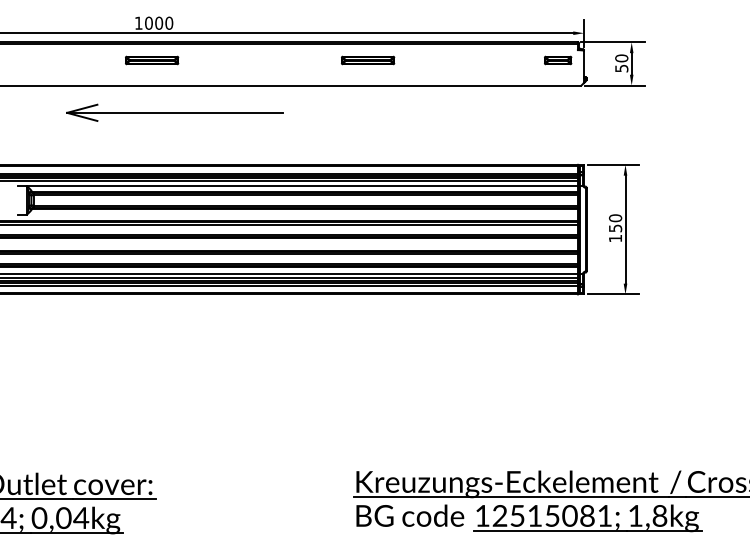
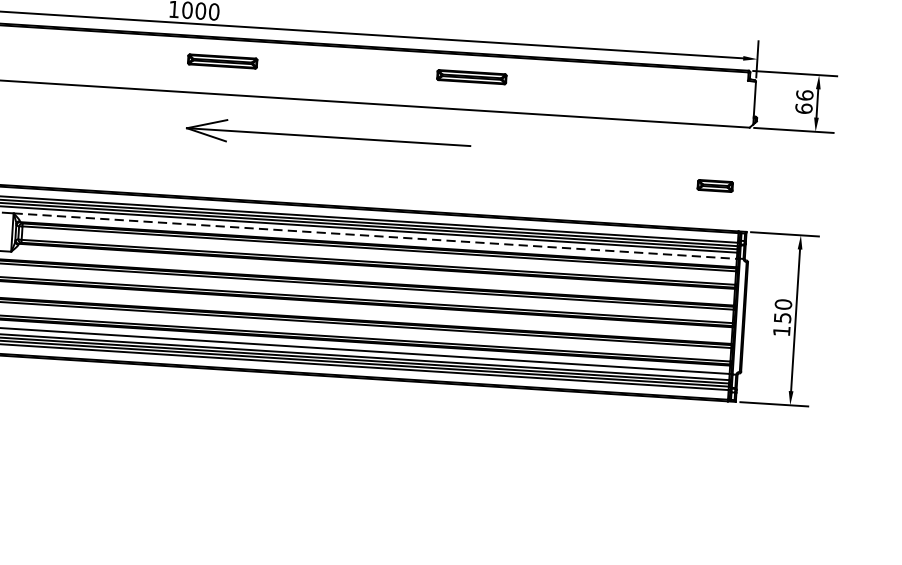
part: (152, 60) -> (223, 61), moved
part: (558, 60) -> (715, 186), moved
text: (621, 63) -> (804, 102), 50 -> 66
part: (174, 112) -> (327, 136), moved
line: (302, 185) -> (375, 235), solid -> dashed

